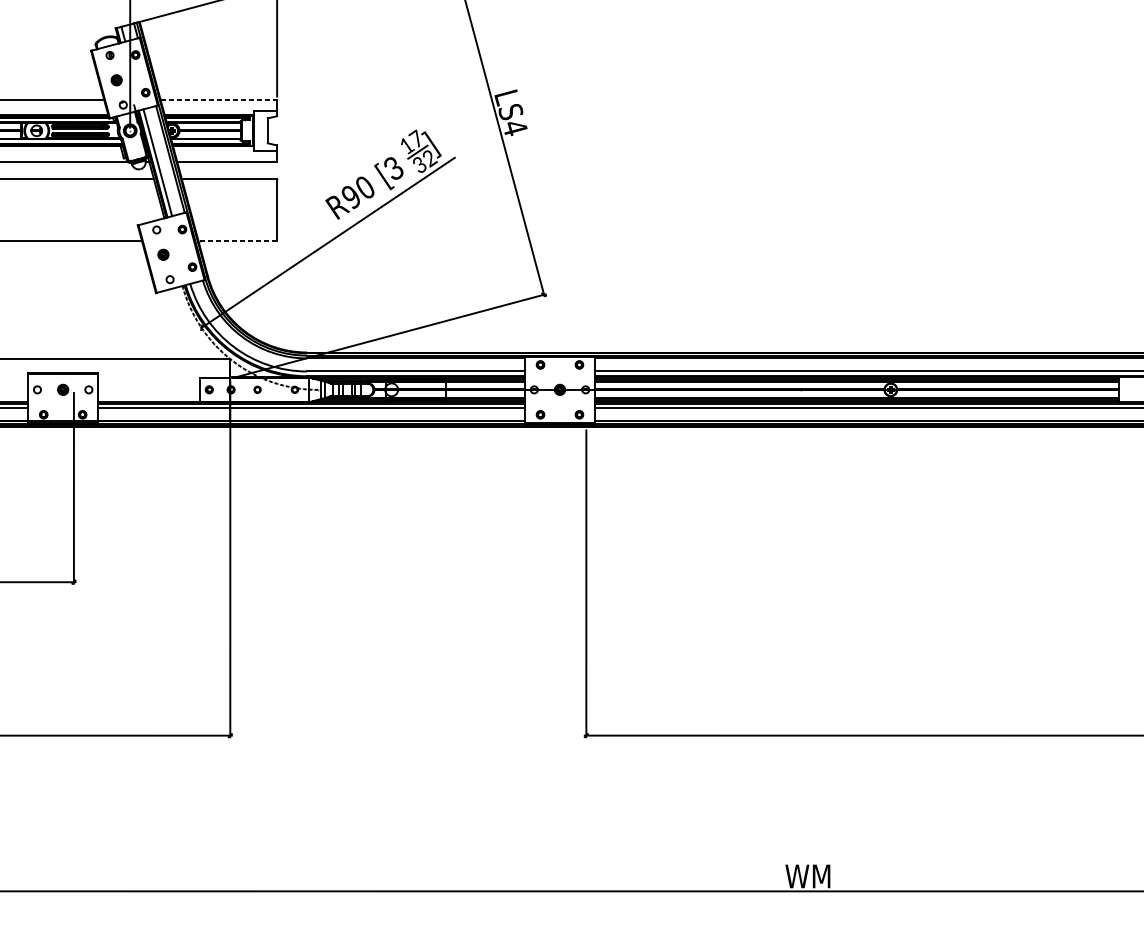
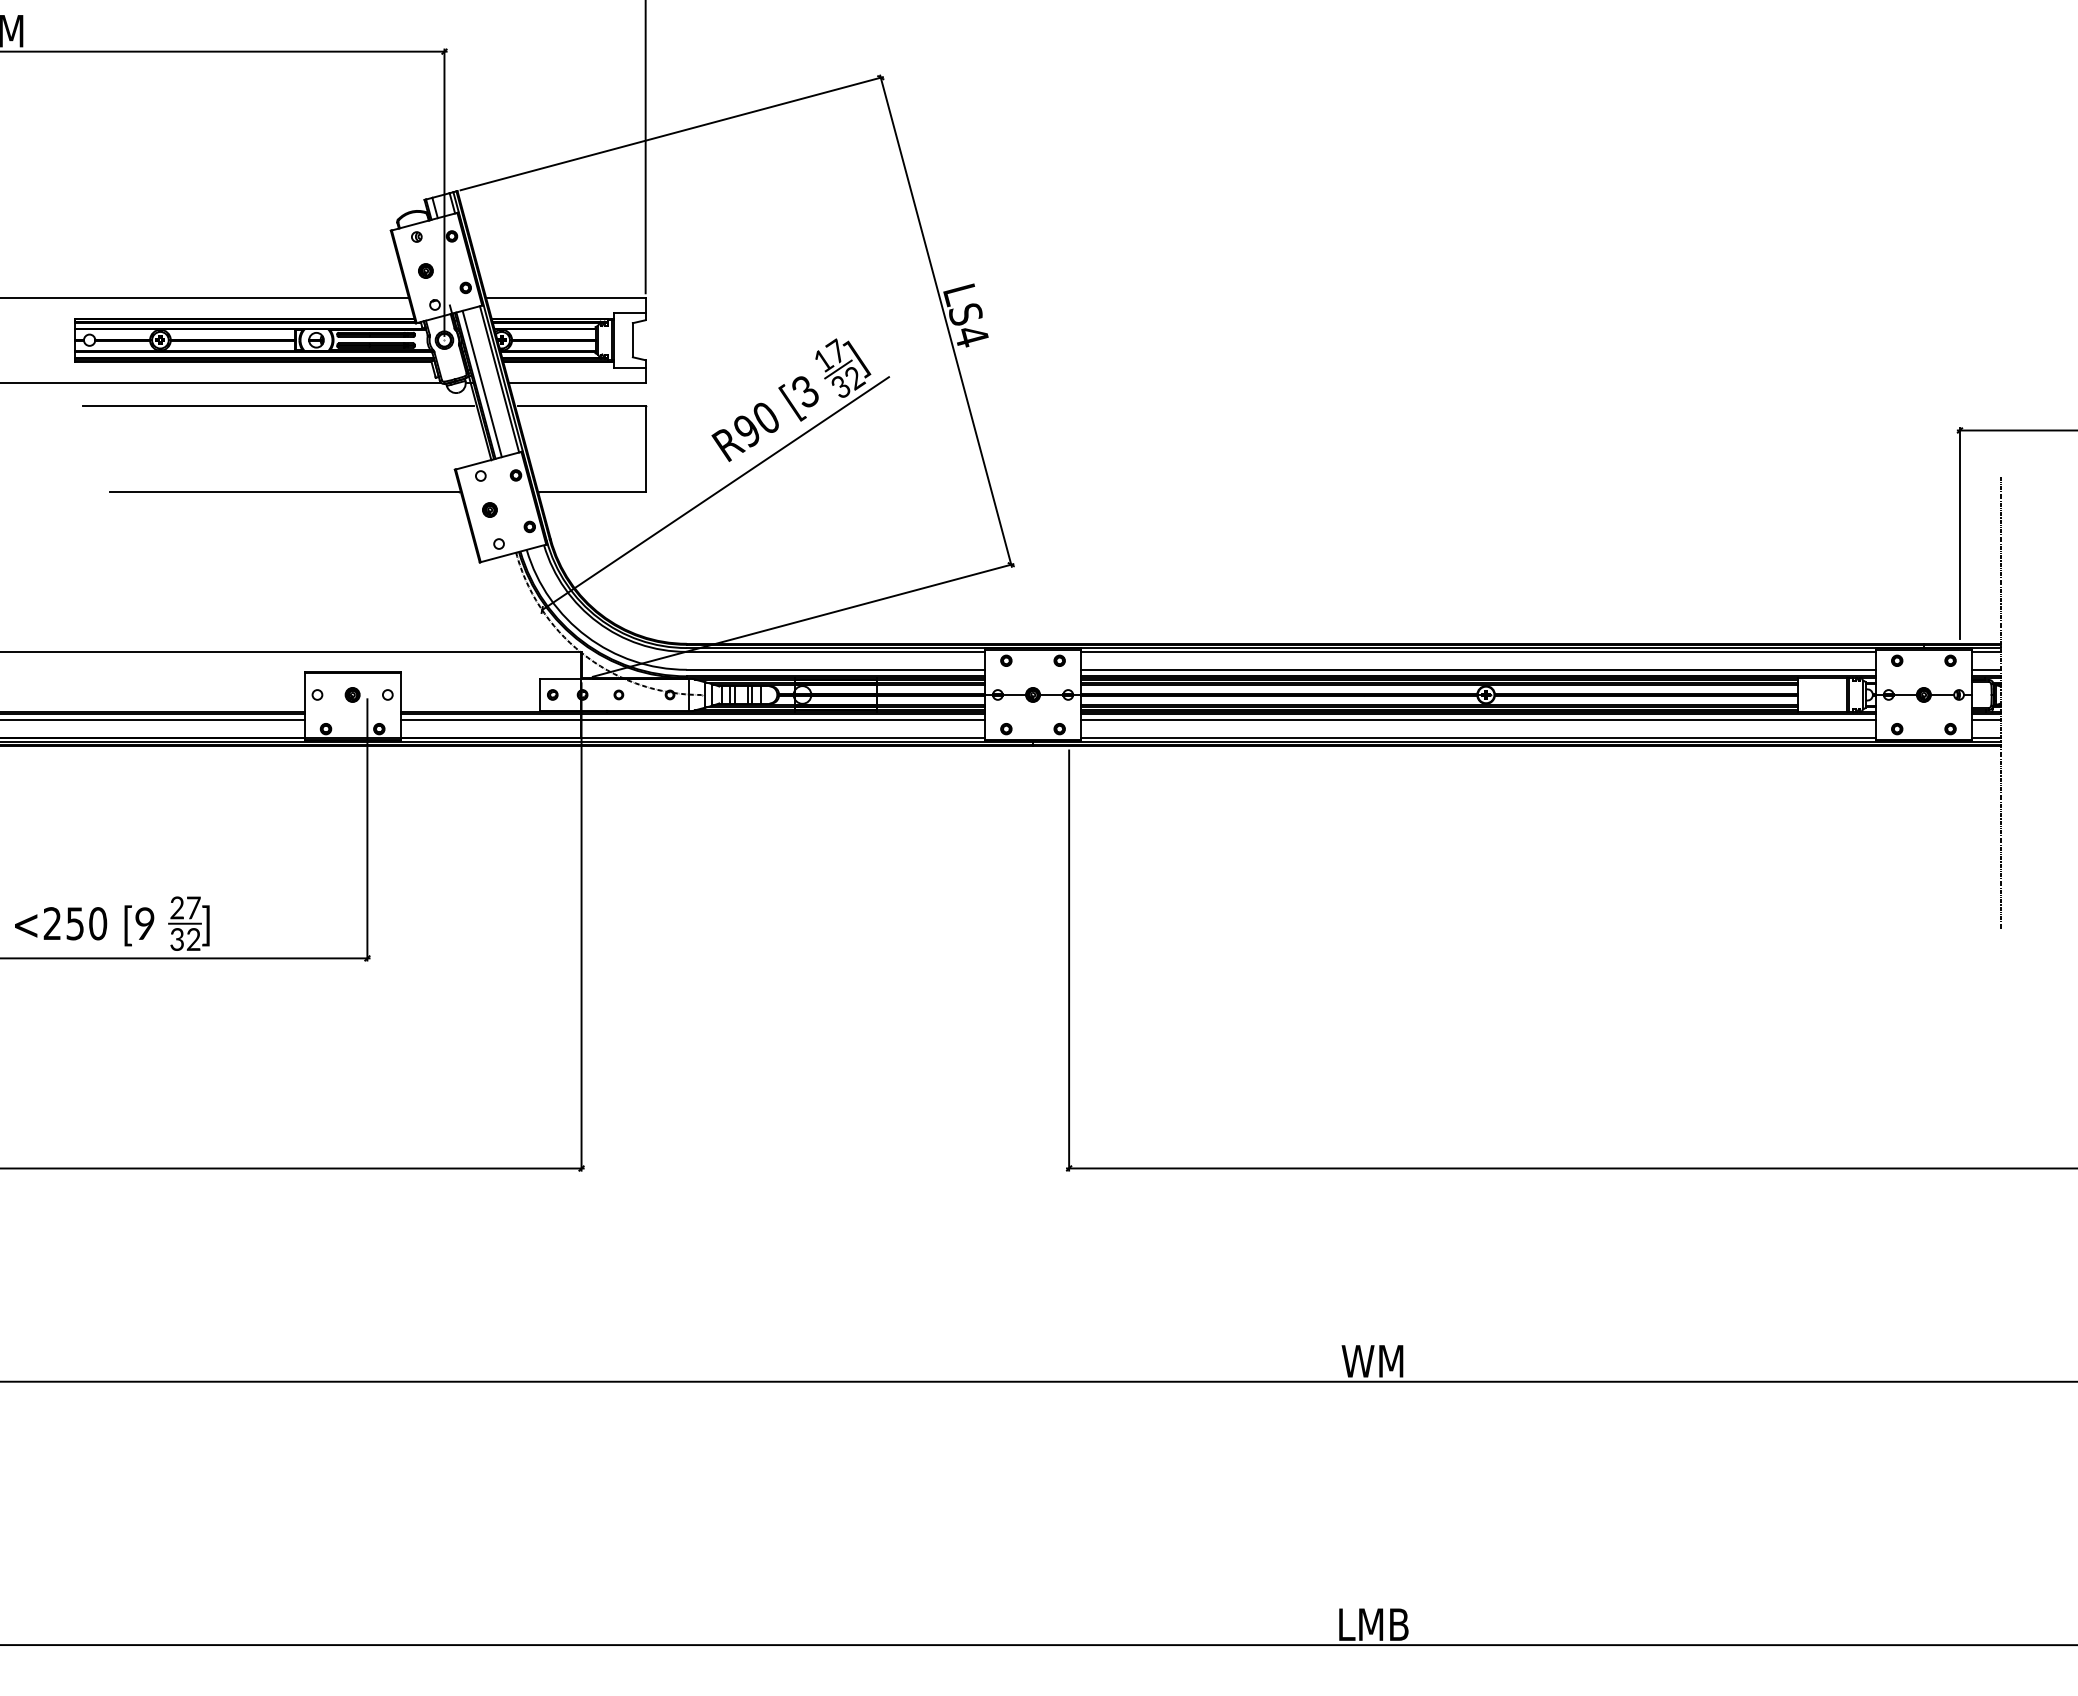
line: (218, 99) -> (565, 297), dashed -> solid
line: (238, 241) -> (592, 491), dashed -> solid

